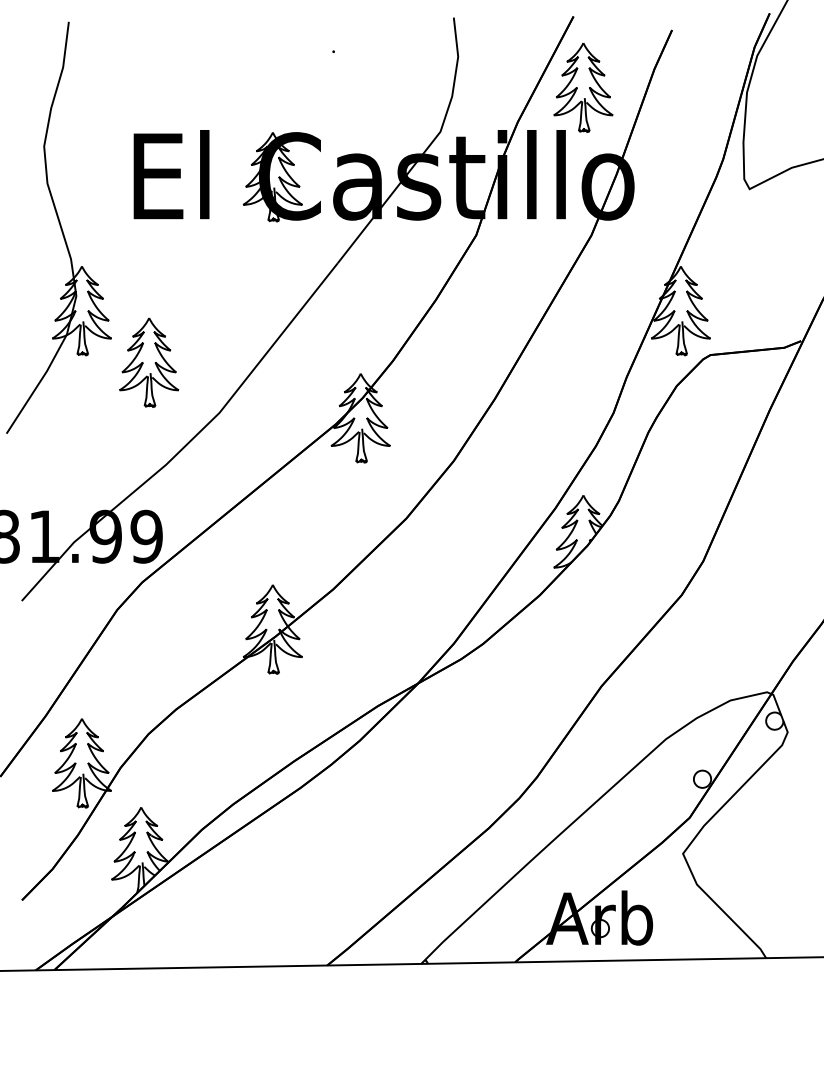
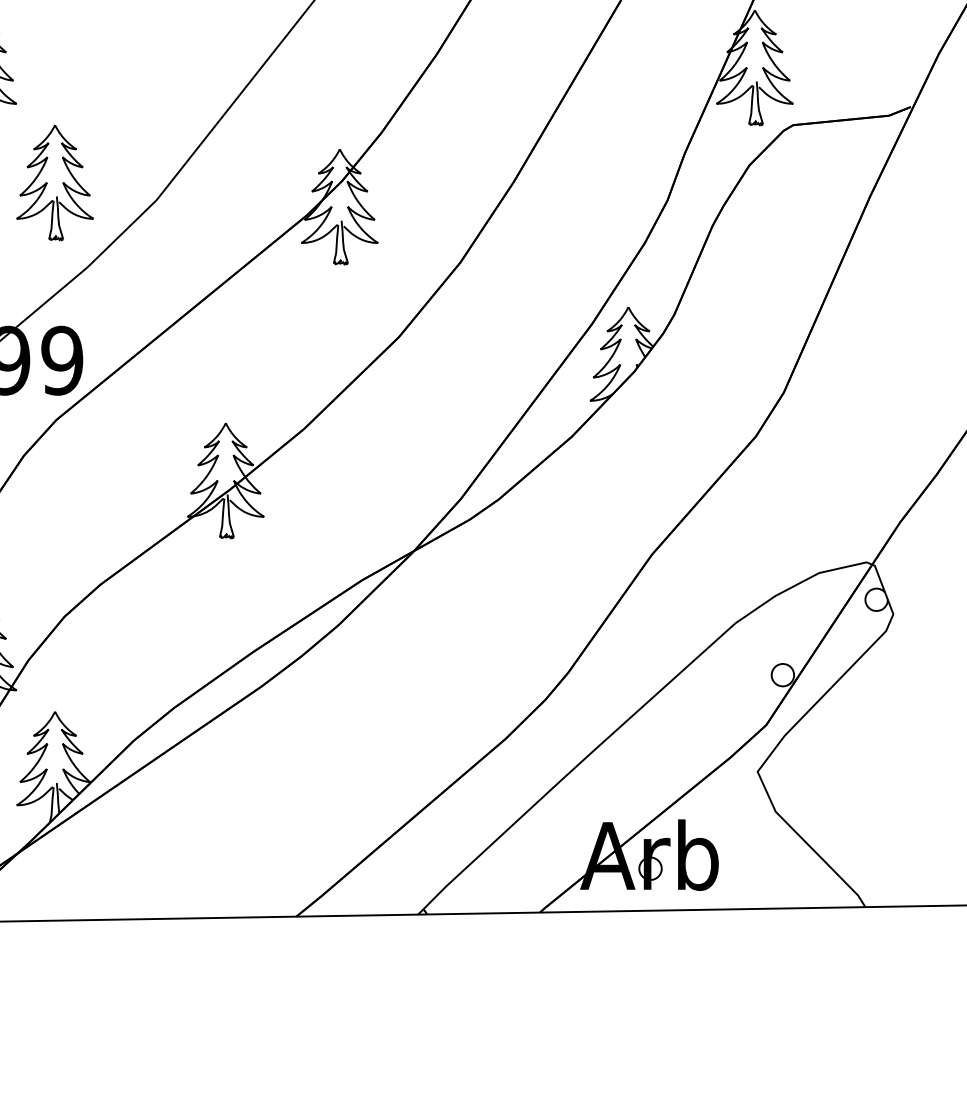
part: (149, 362) -> (55, 182), moved

